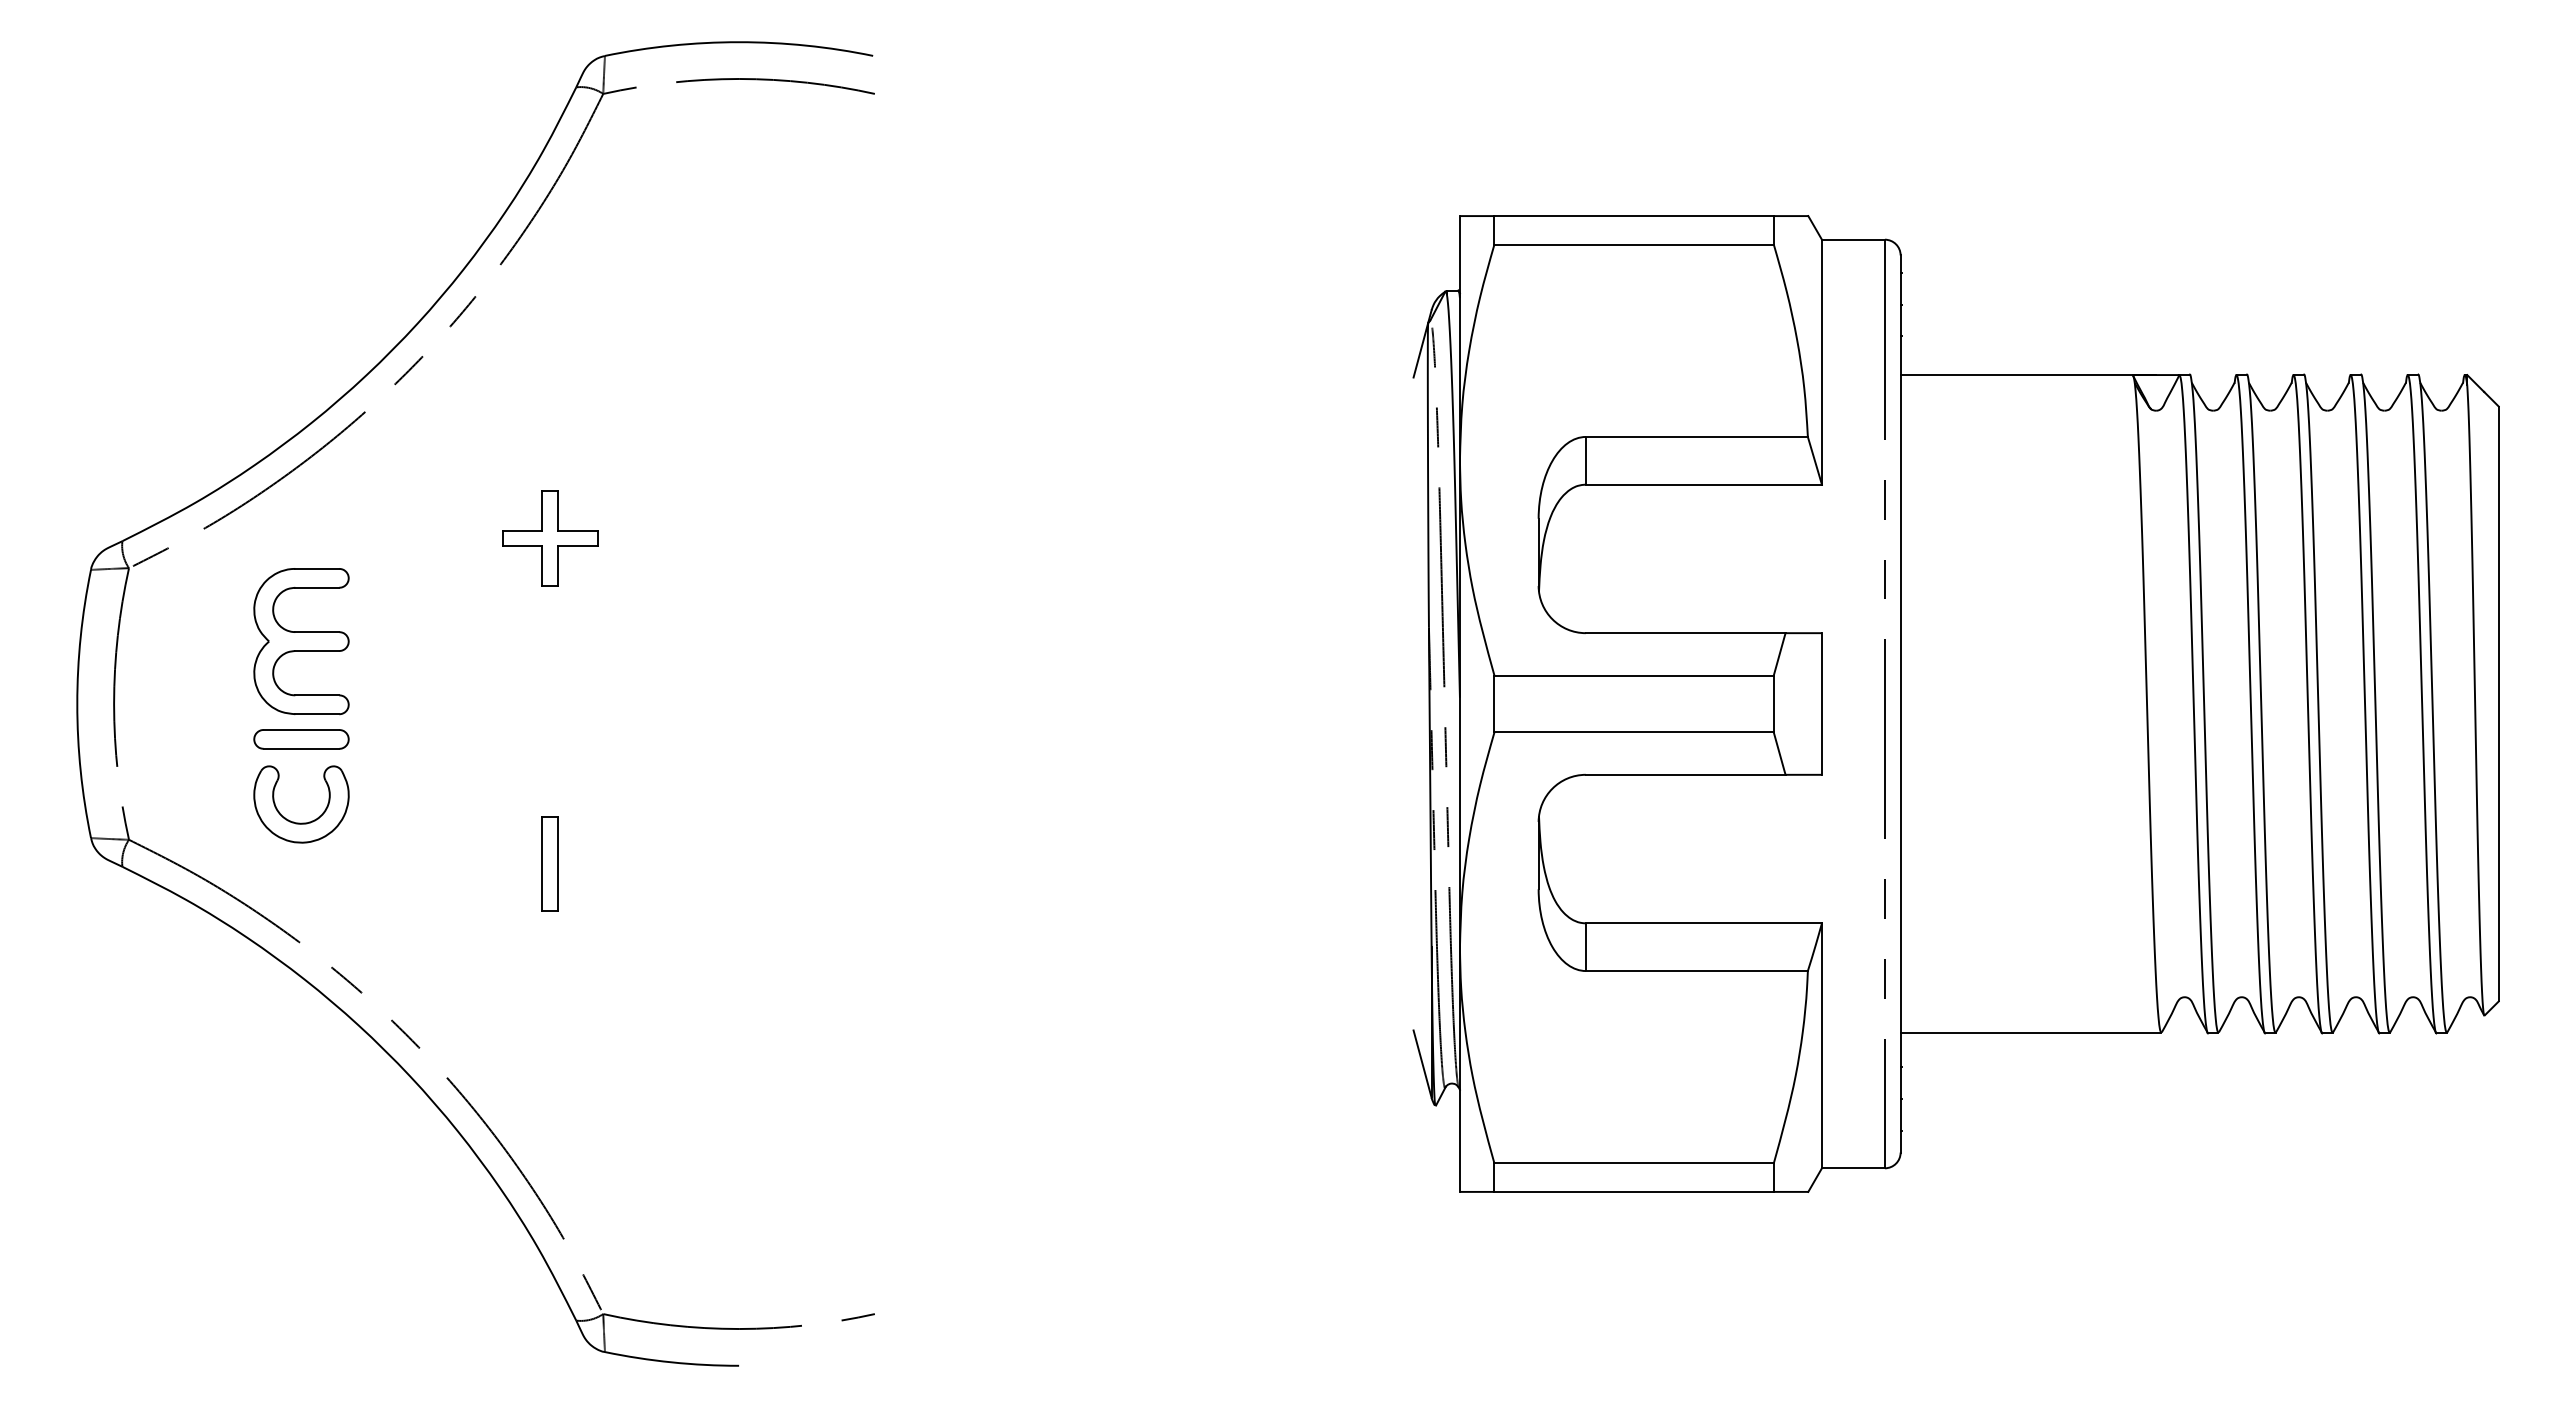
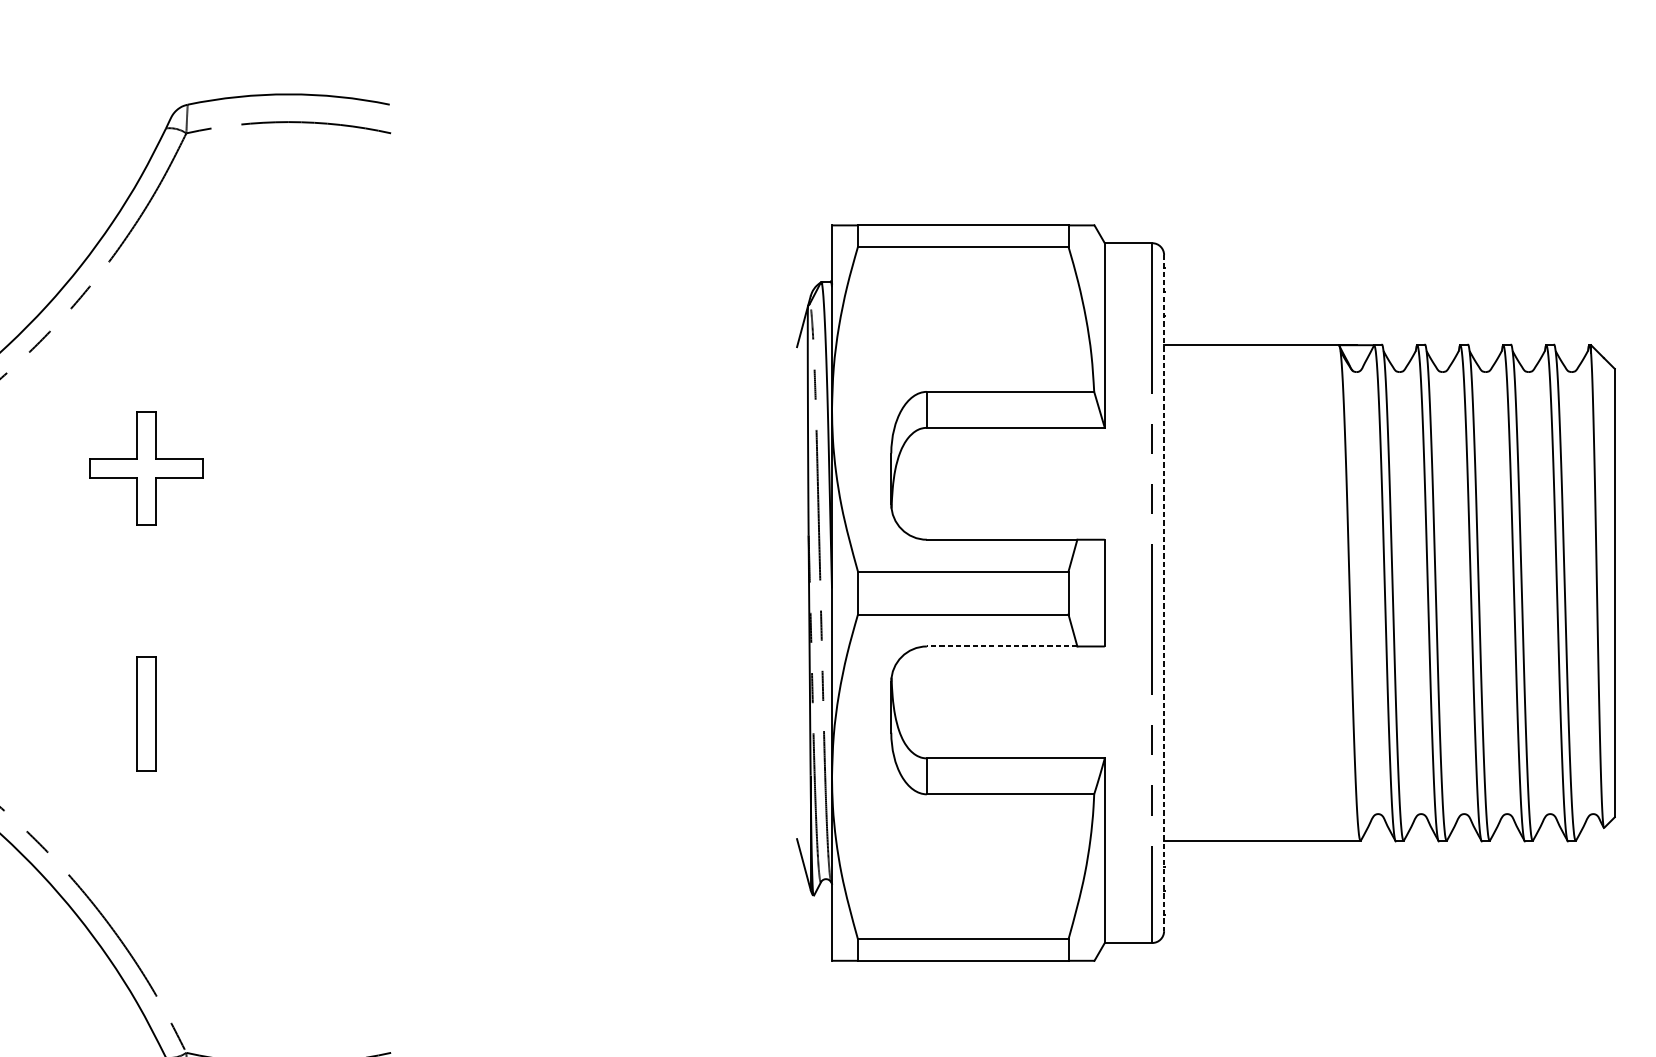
part: (550, 538) -> (146, 468), size x1.6
line: (1900, 704) -> (1164, 593), solid -> dashed
line: (1685, 774) -> (1001, 646), solid -> dashed
part: (549, 863) -> (145, 713), size x1.6

